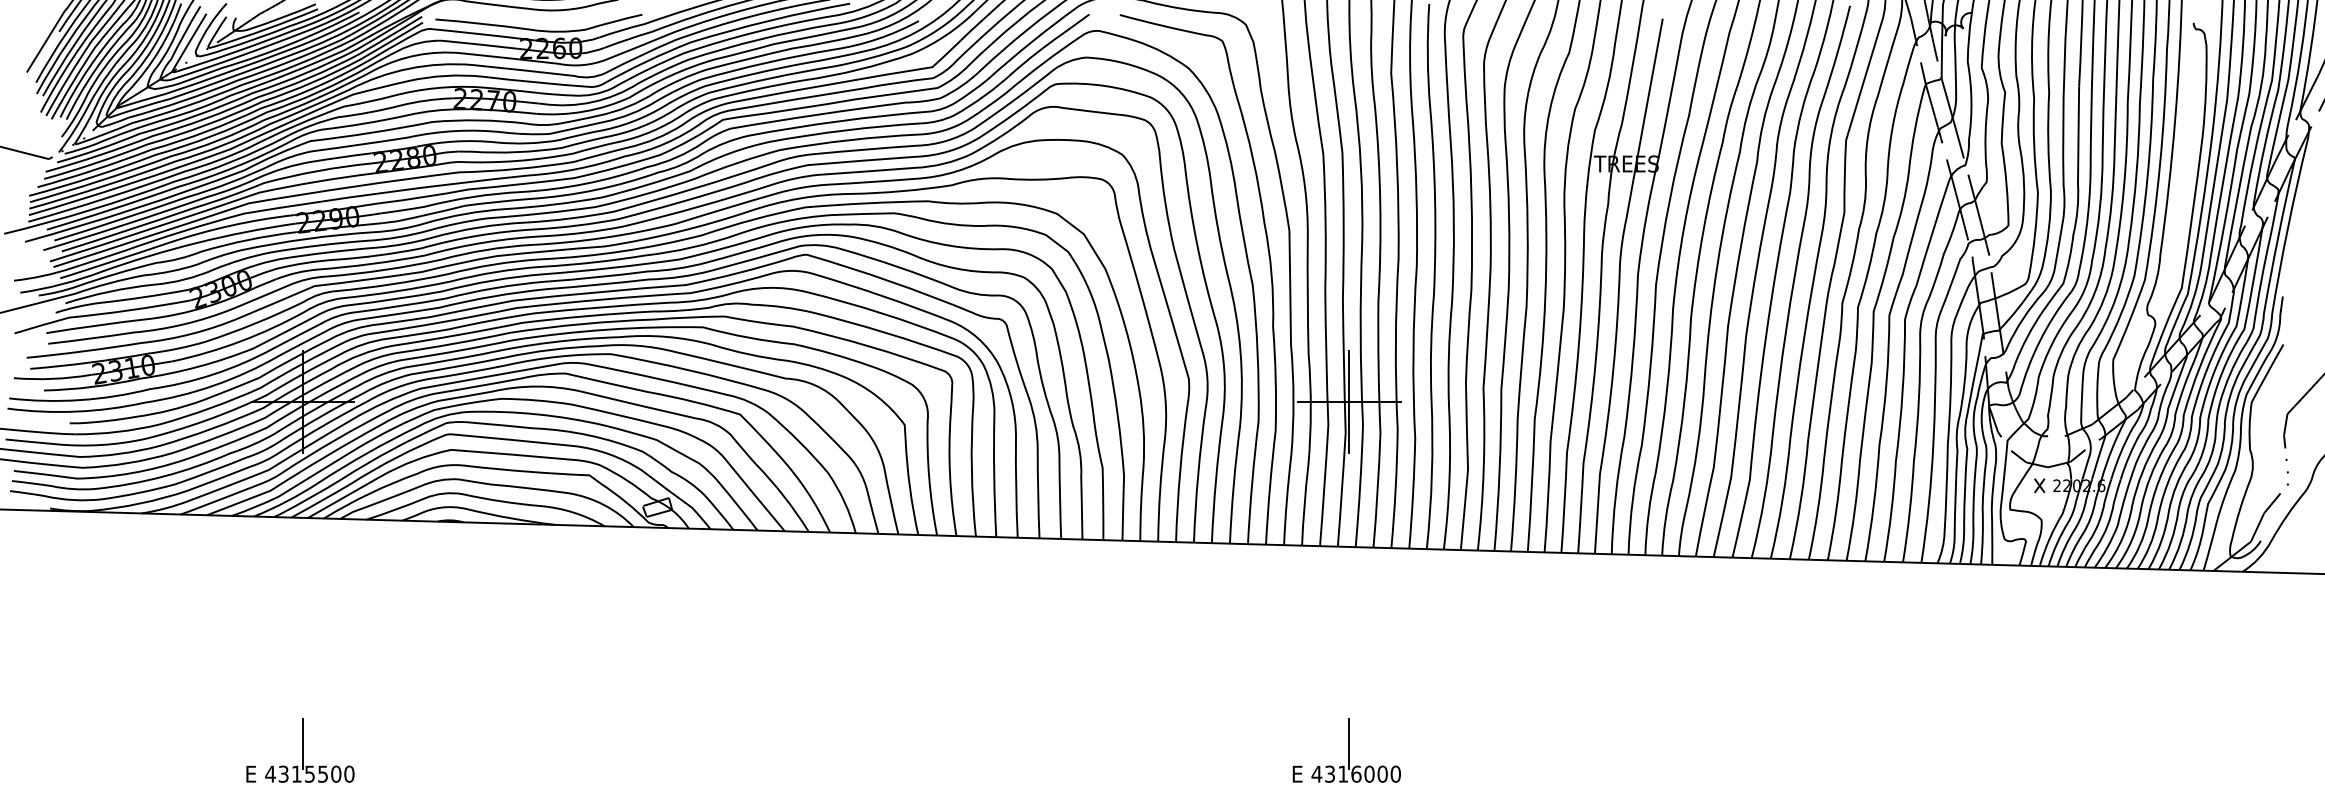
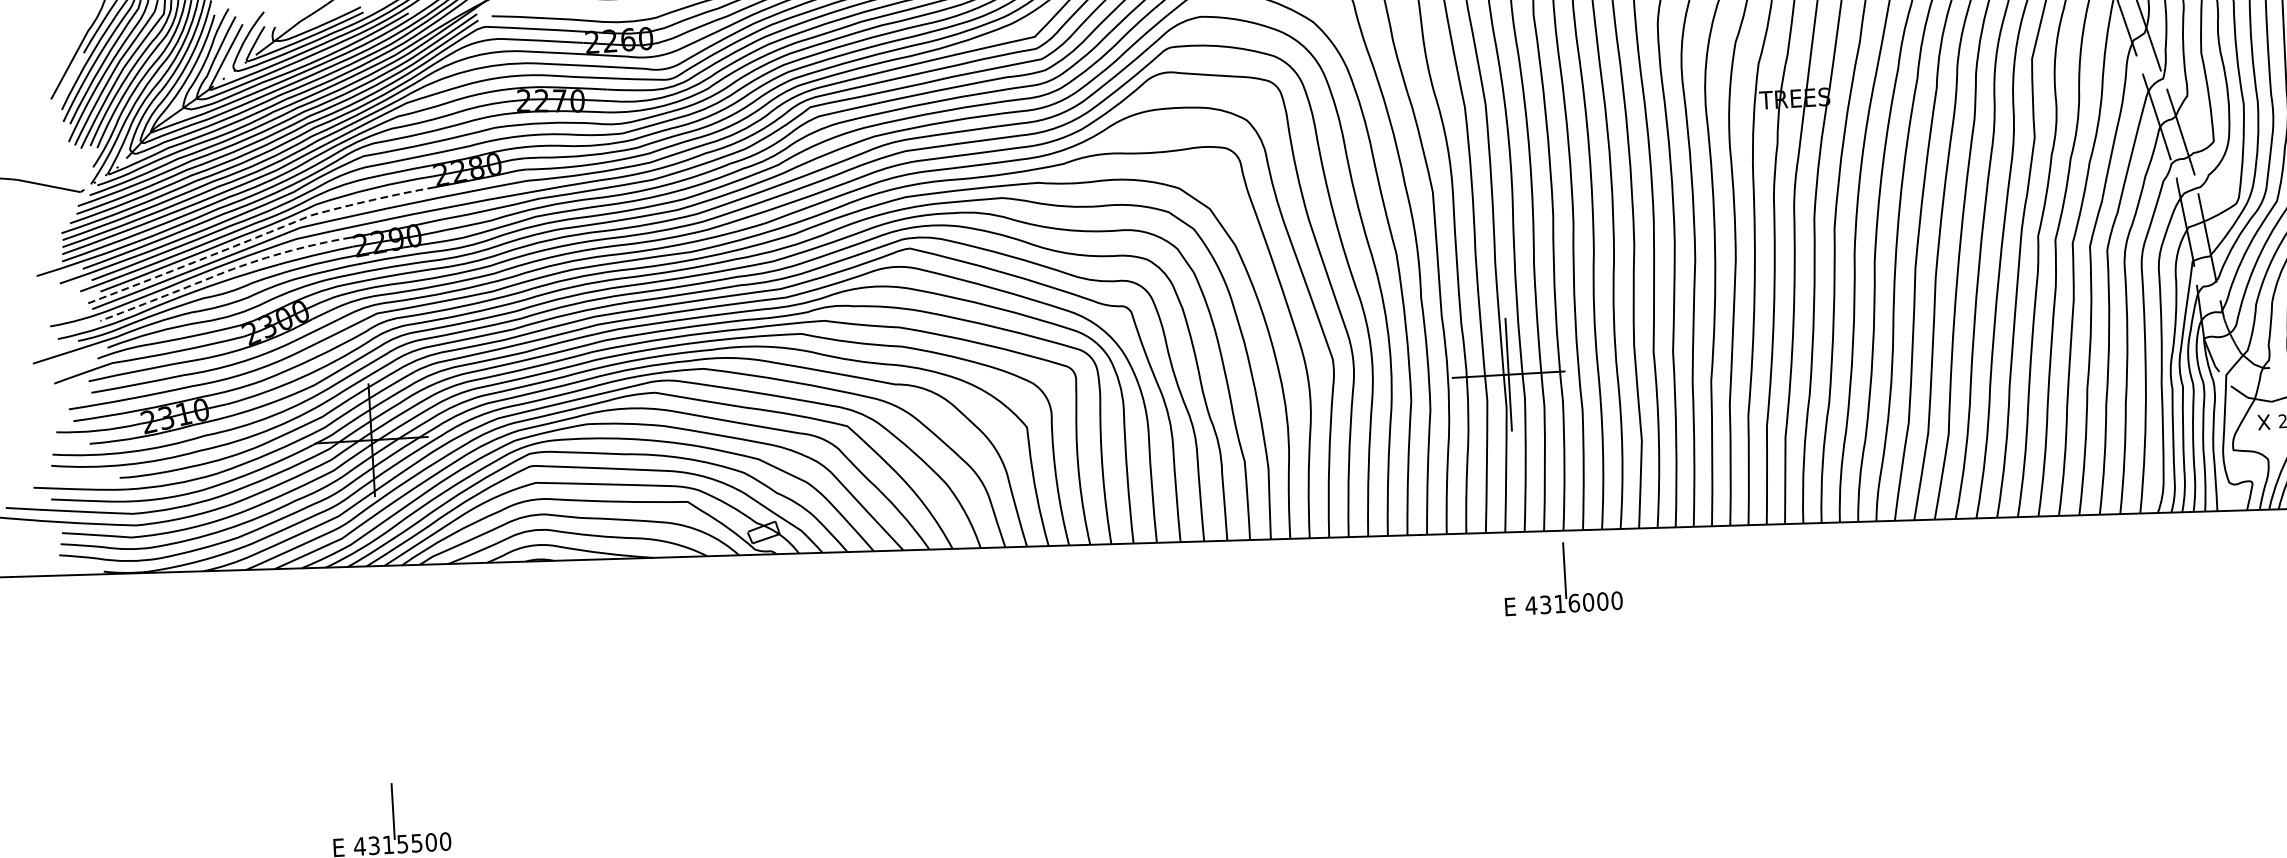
line: (210, 209) -> (259, 236), solid -> dashed
line: (174, 241) -> (222, 273), solid -> dashed
part: (1346, 750) -> (1562, 578), moved

